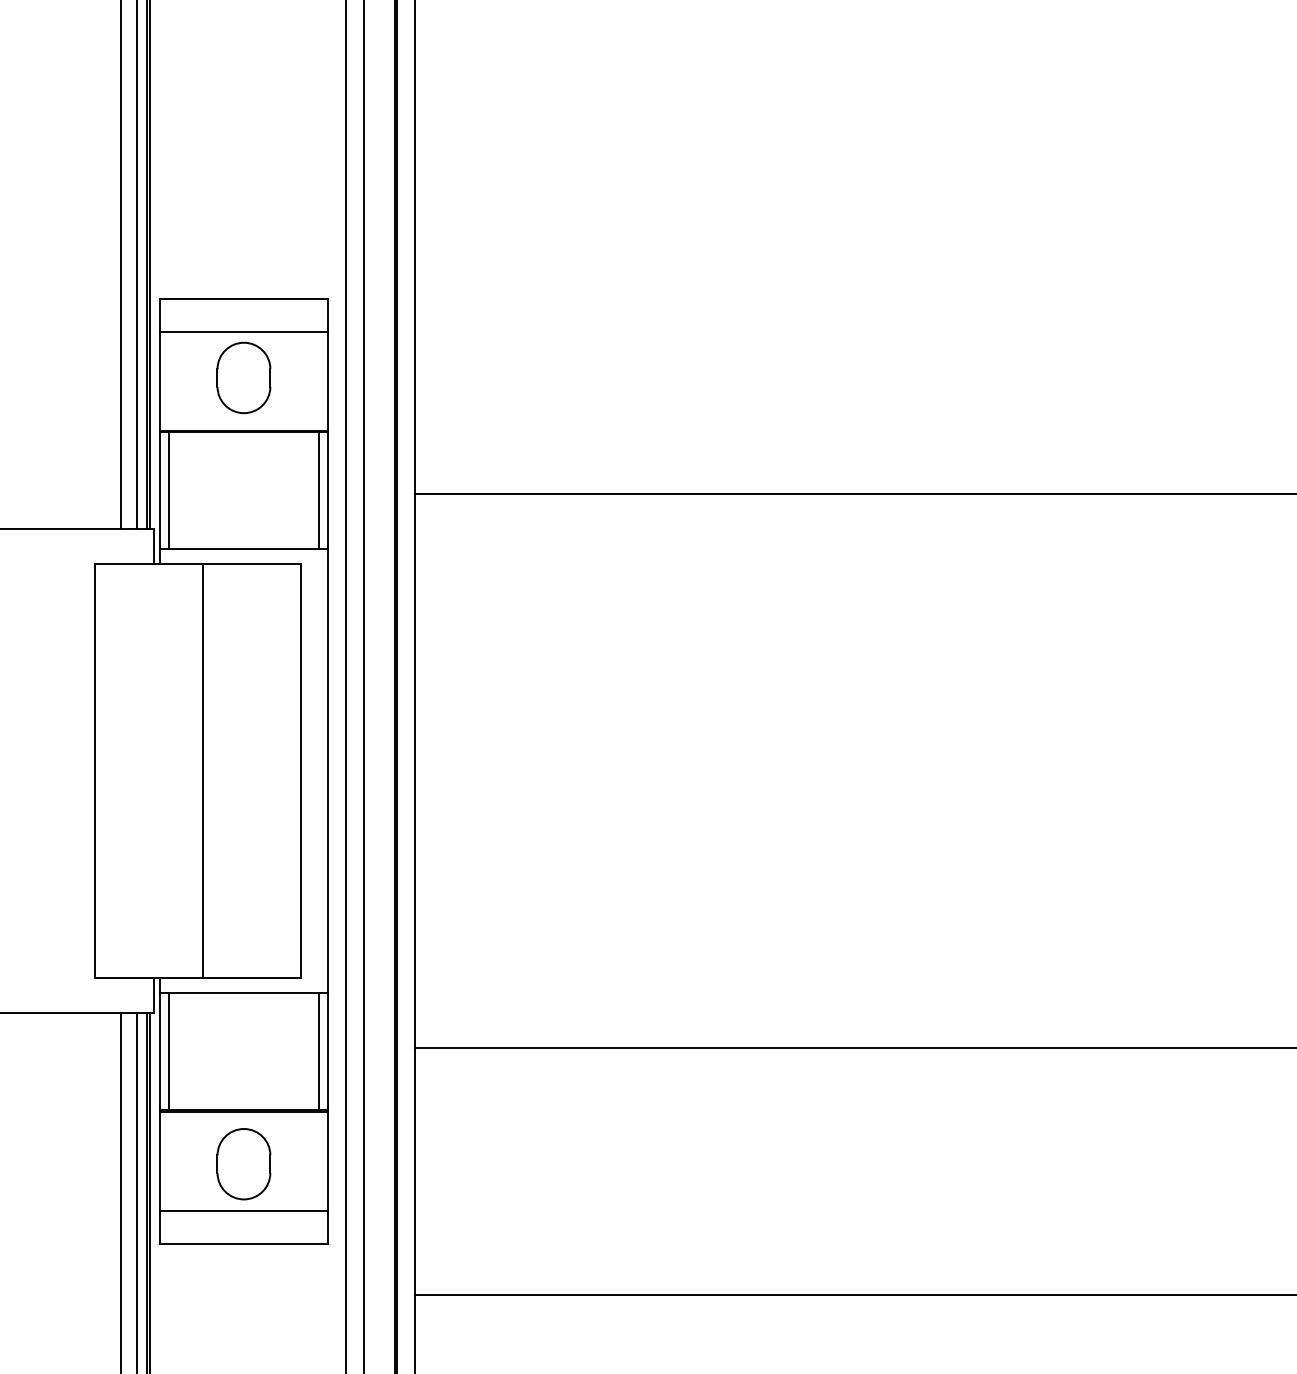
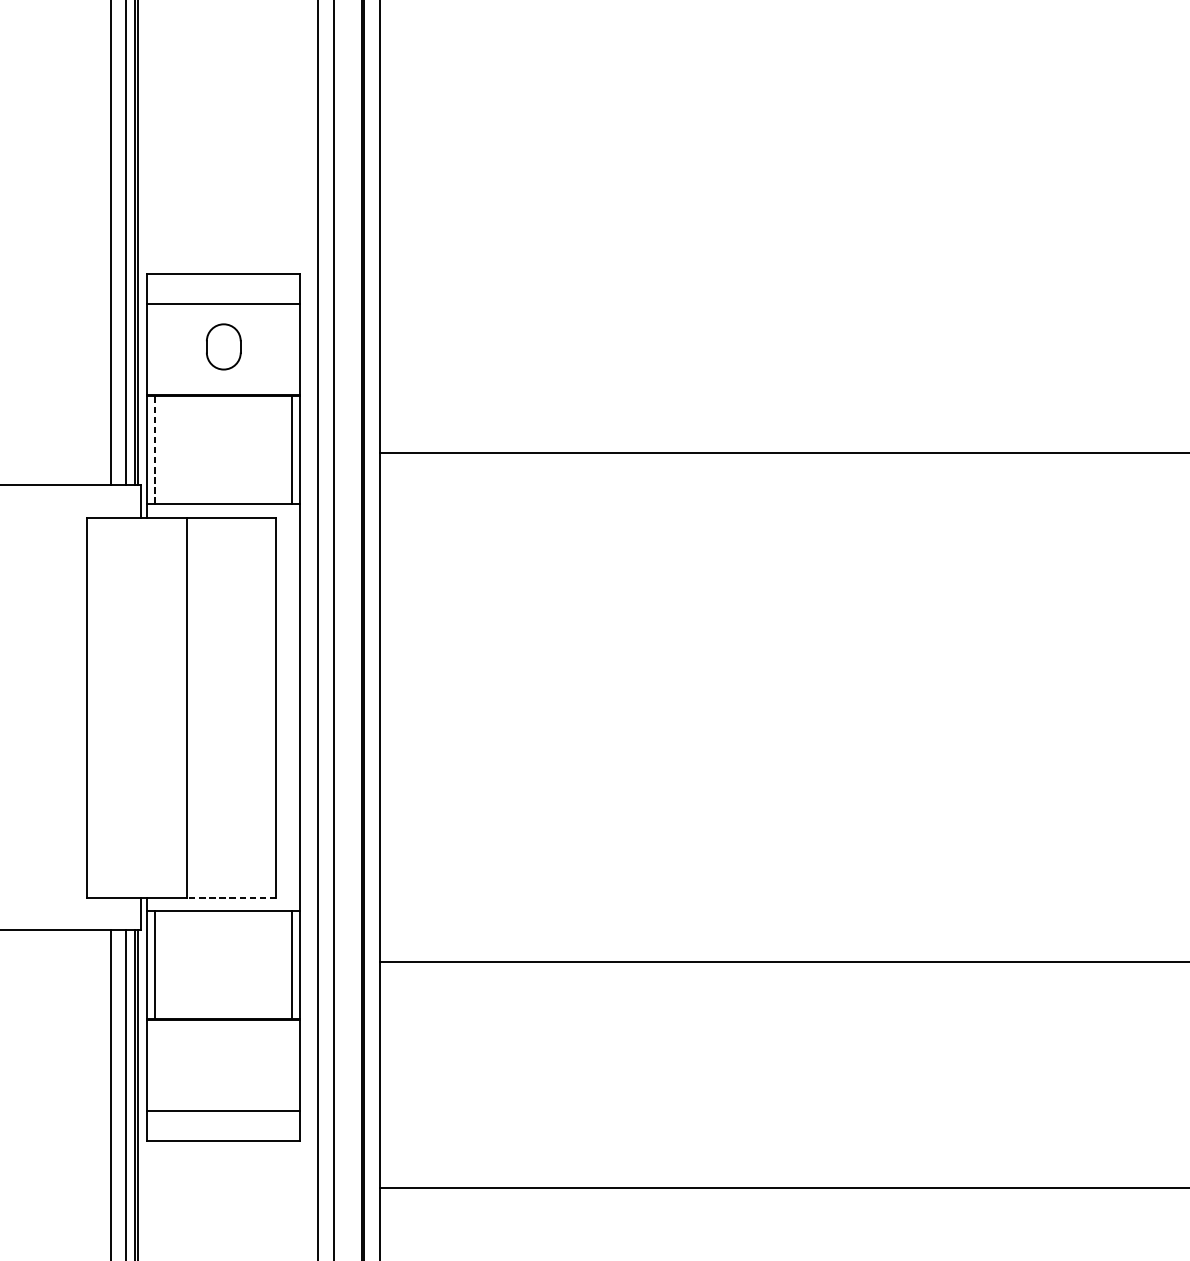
part: (243, 377) -> (223, 346), size x0.7
line: (169, 490) -> (155, 450), solid -> dashed
line: (252, 978) -> (231, 897), solid -> dashed
part: (243, 1164) -> (223, 1068), removed

